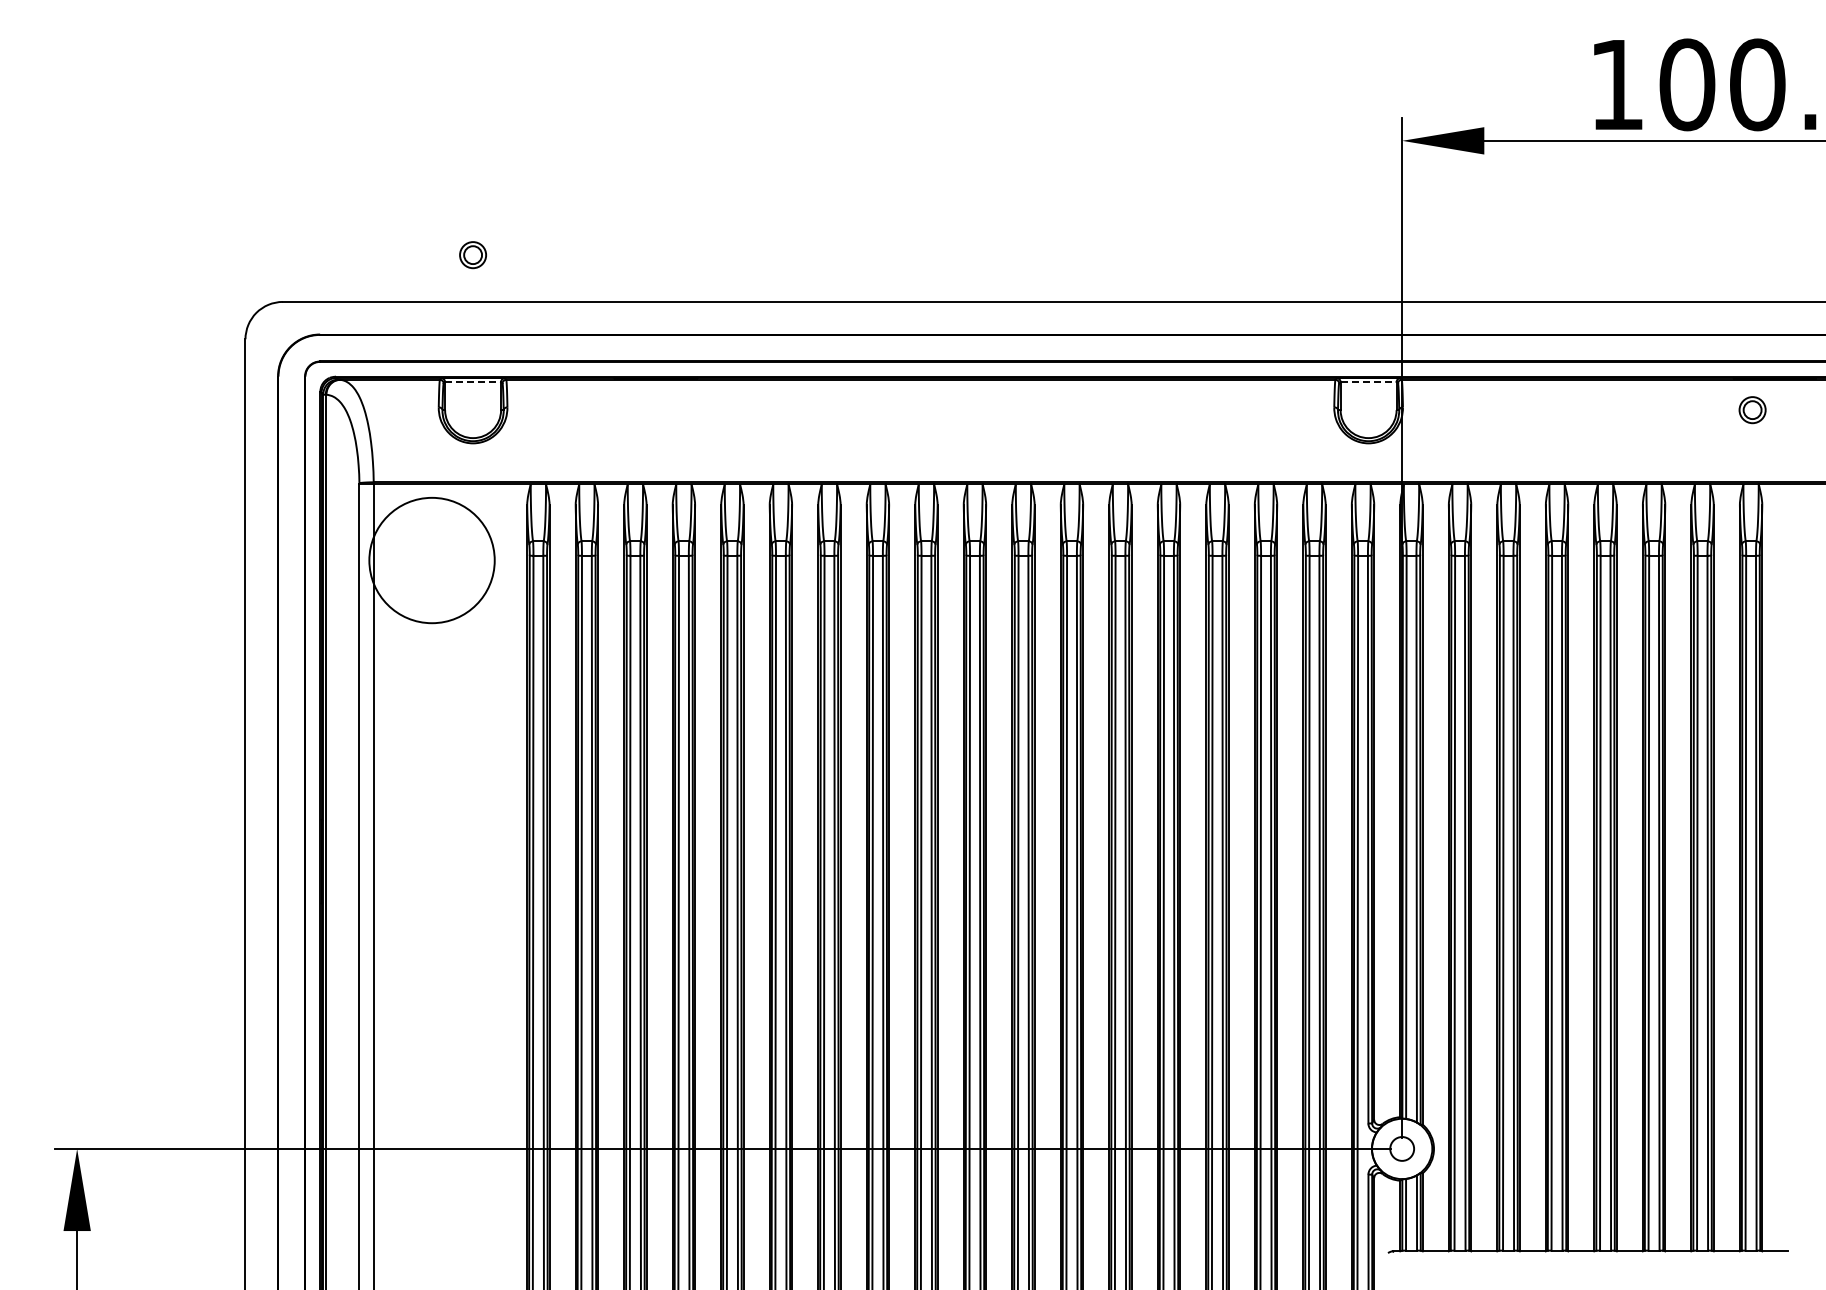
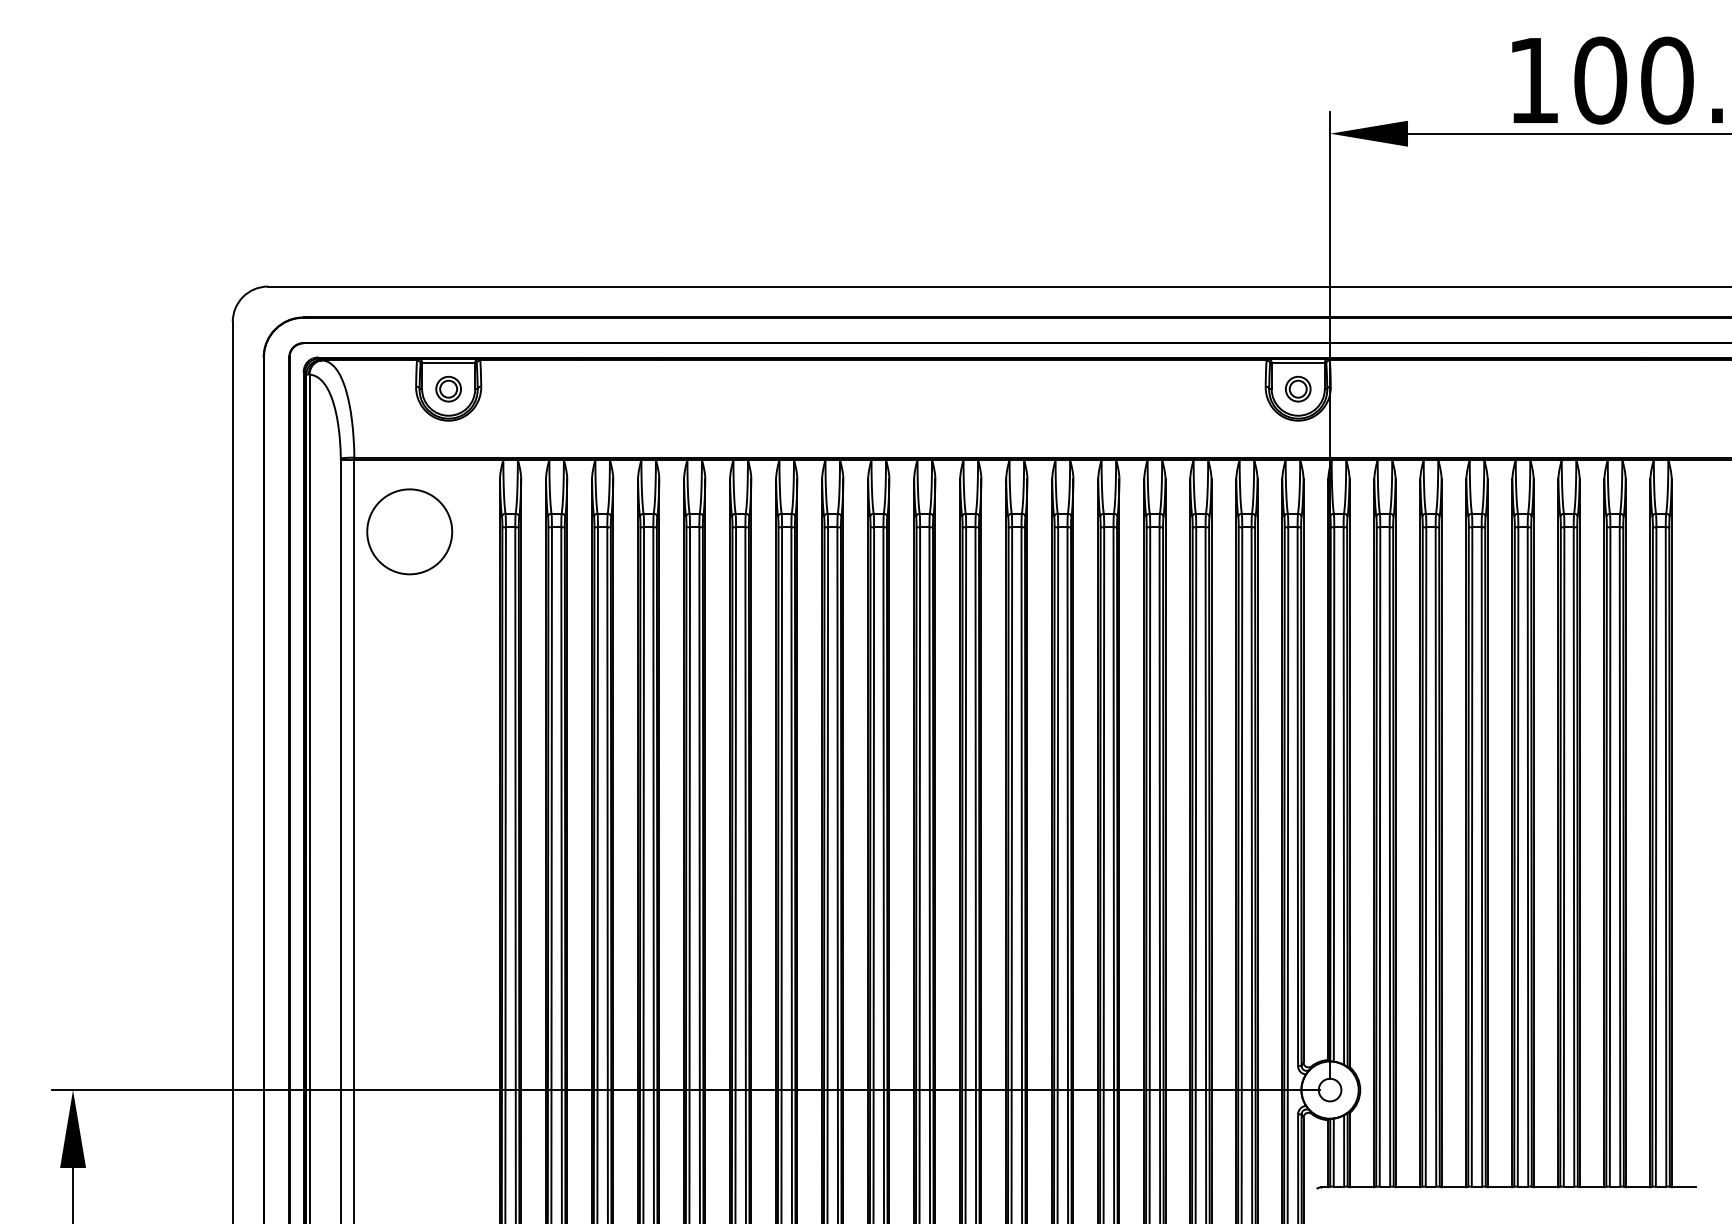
part: (472, 255) -> (448, 389), moved
line: (473, 382) -> (449, 362), dashed -> solid
line: (1368, 382) -> (1298, 362), dashed -> solid
part: (1752, 410) -> (1298, 389), moved
circle: (431, 560) -> (409, 531), size x0.71

